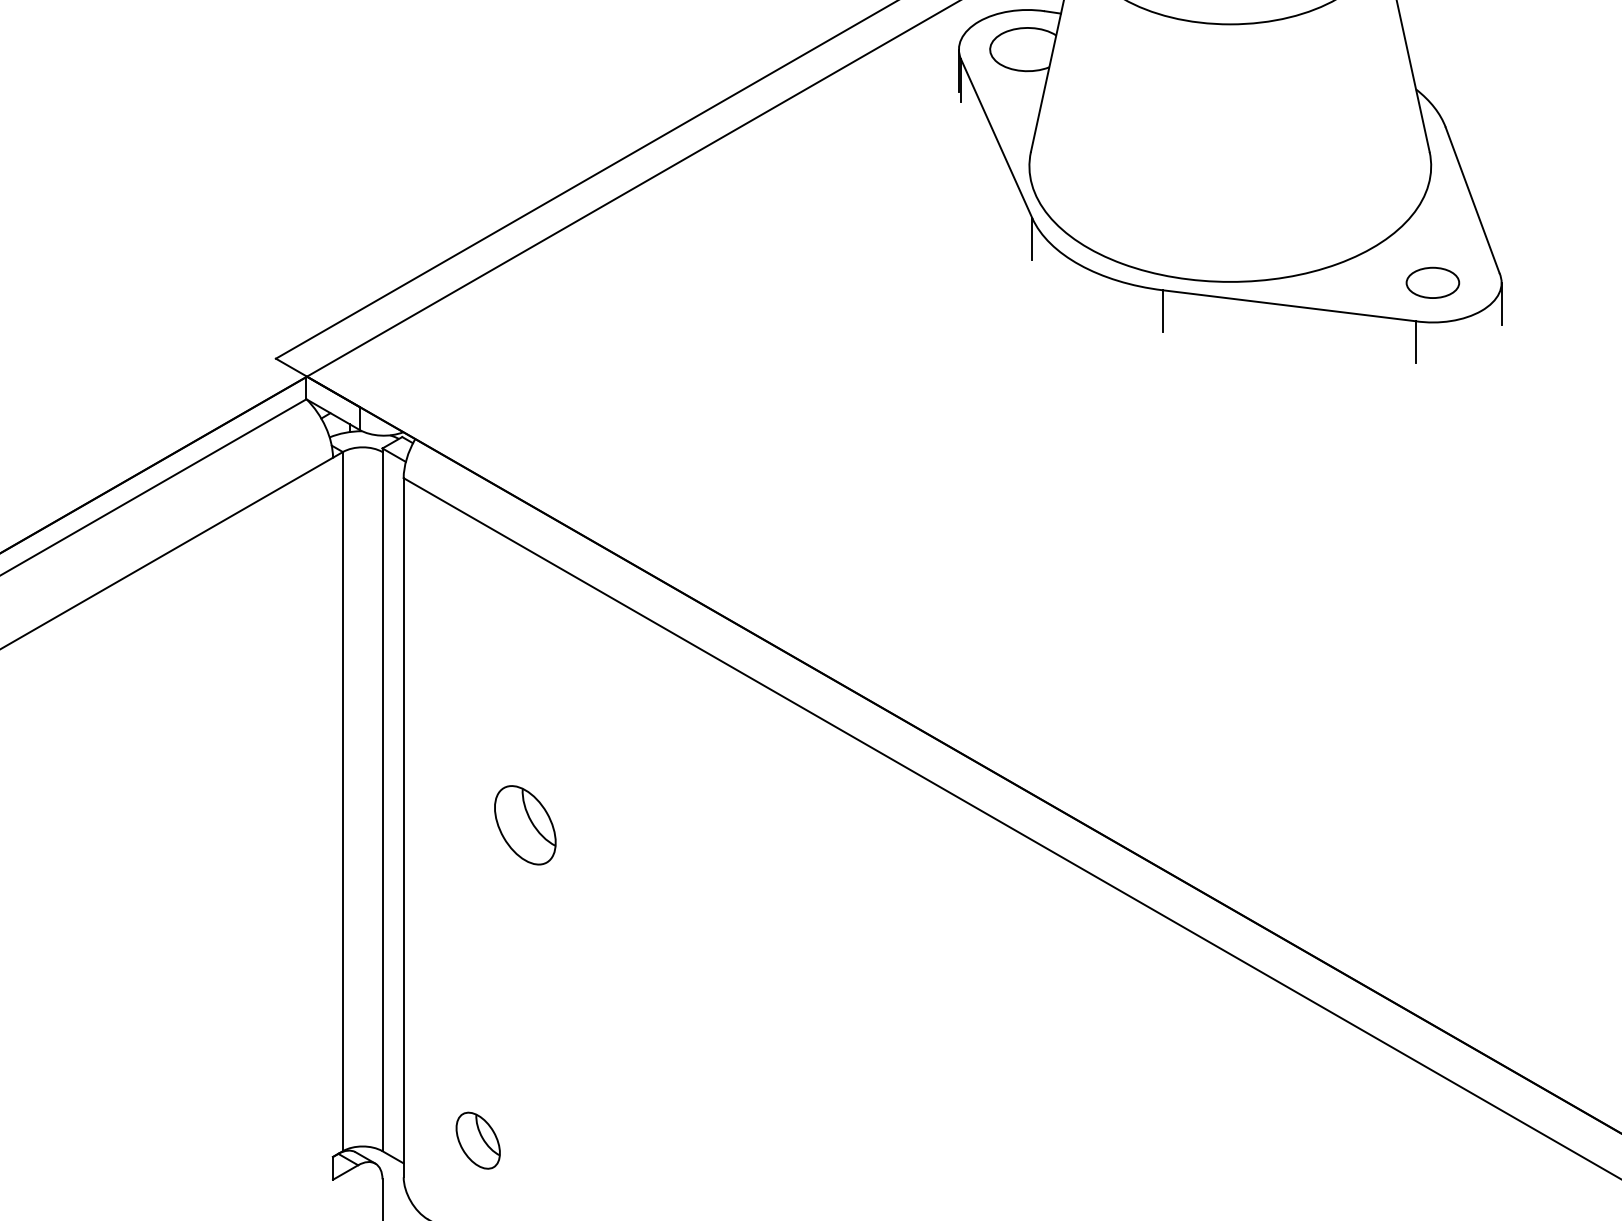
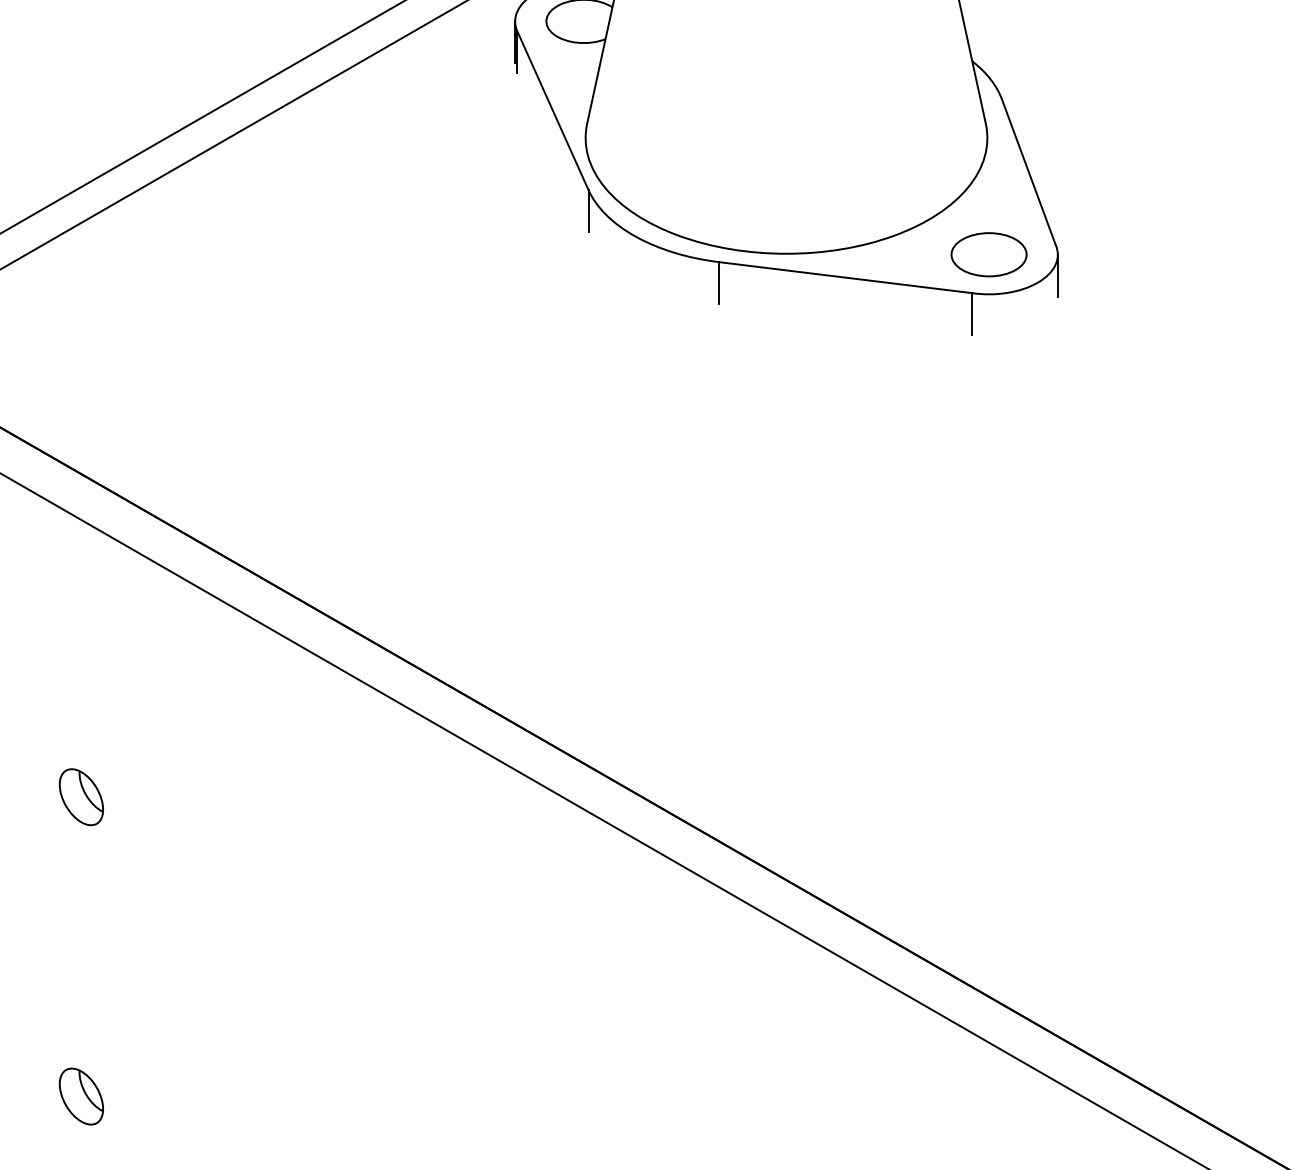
part: (1432, 282) -> (988, 254), size x1.43
part: (524, 825) -> (80, 797), size x0.71
part: (477, 1140) -> (80, 1096), moved

